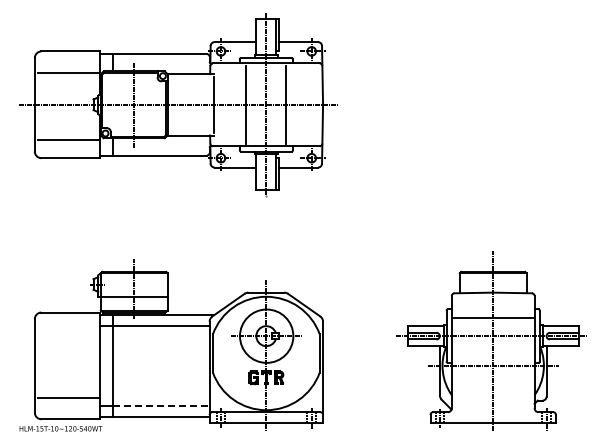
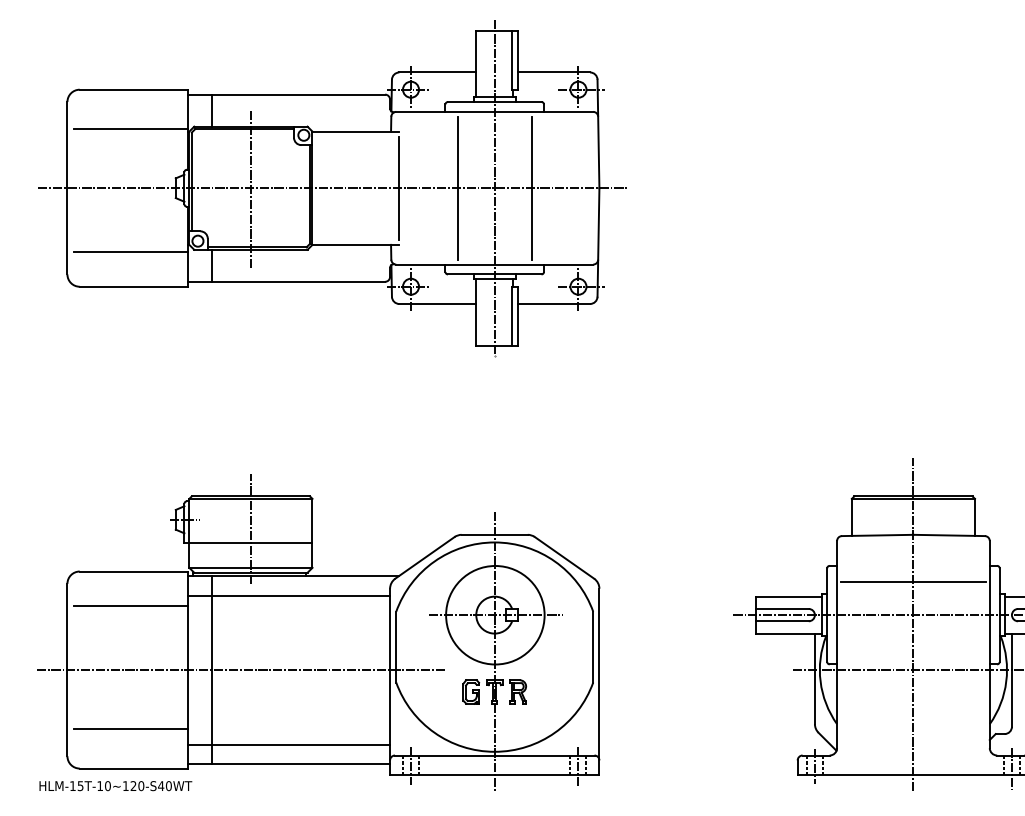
line: (69, 331) -> (131, 606), added
line: (128, 365) -> (240, 669), added
line: (161, 406) -> (301, 744), dashed -> solid

